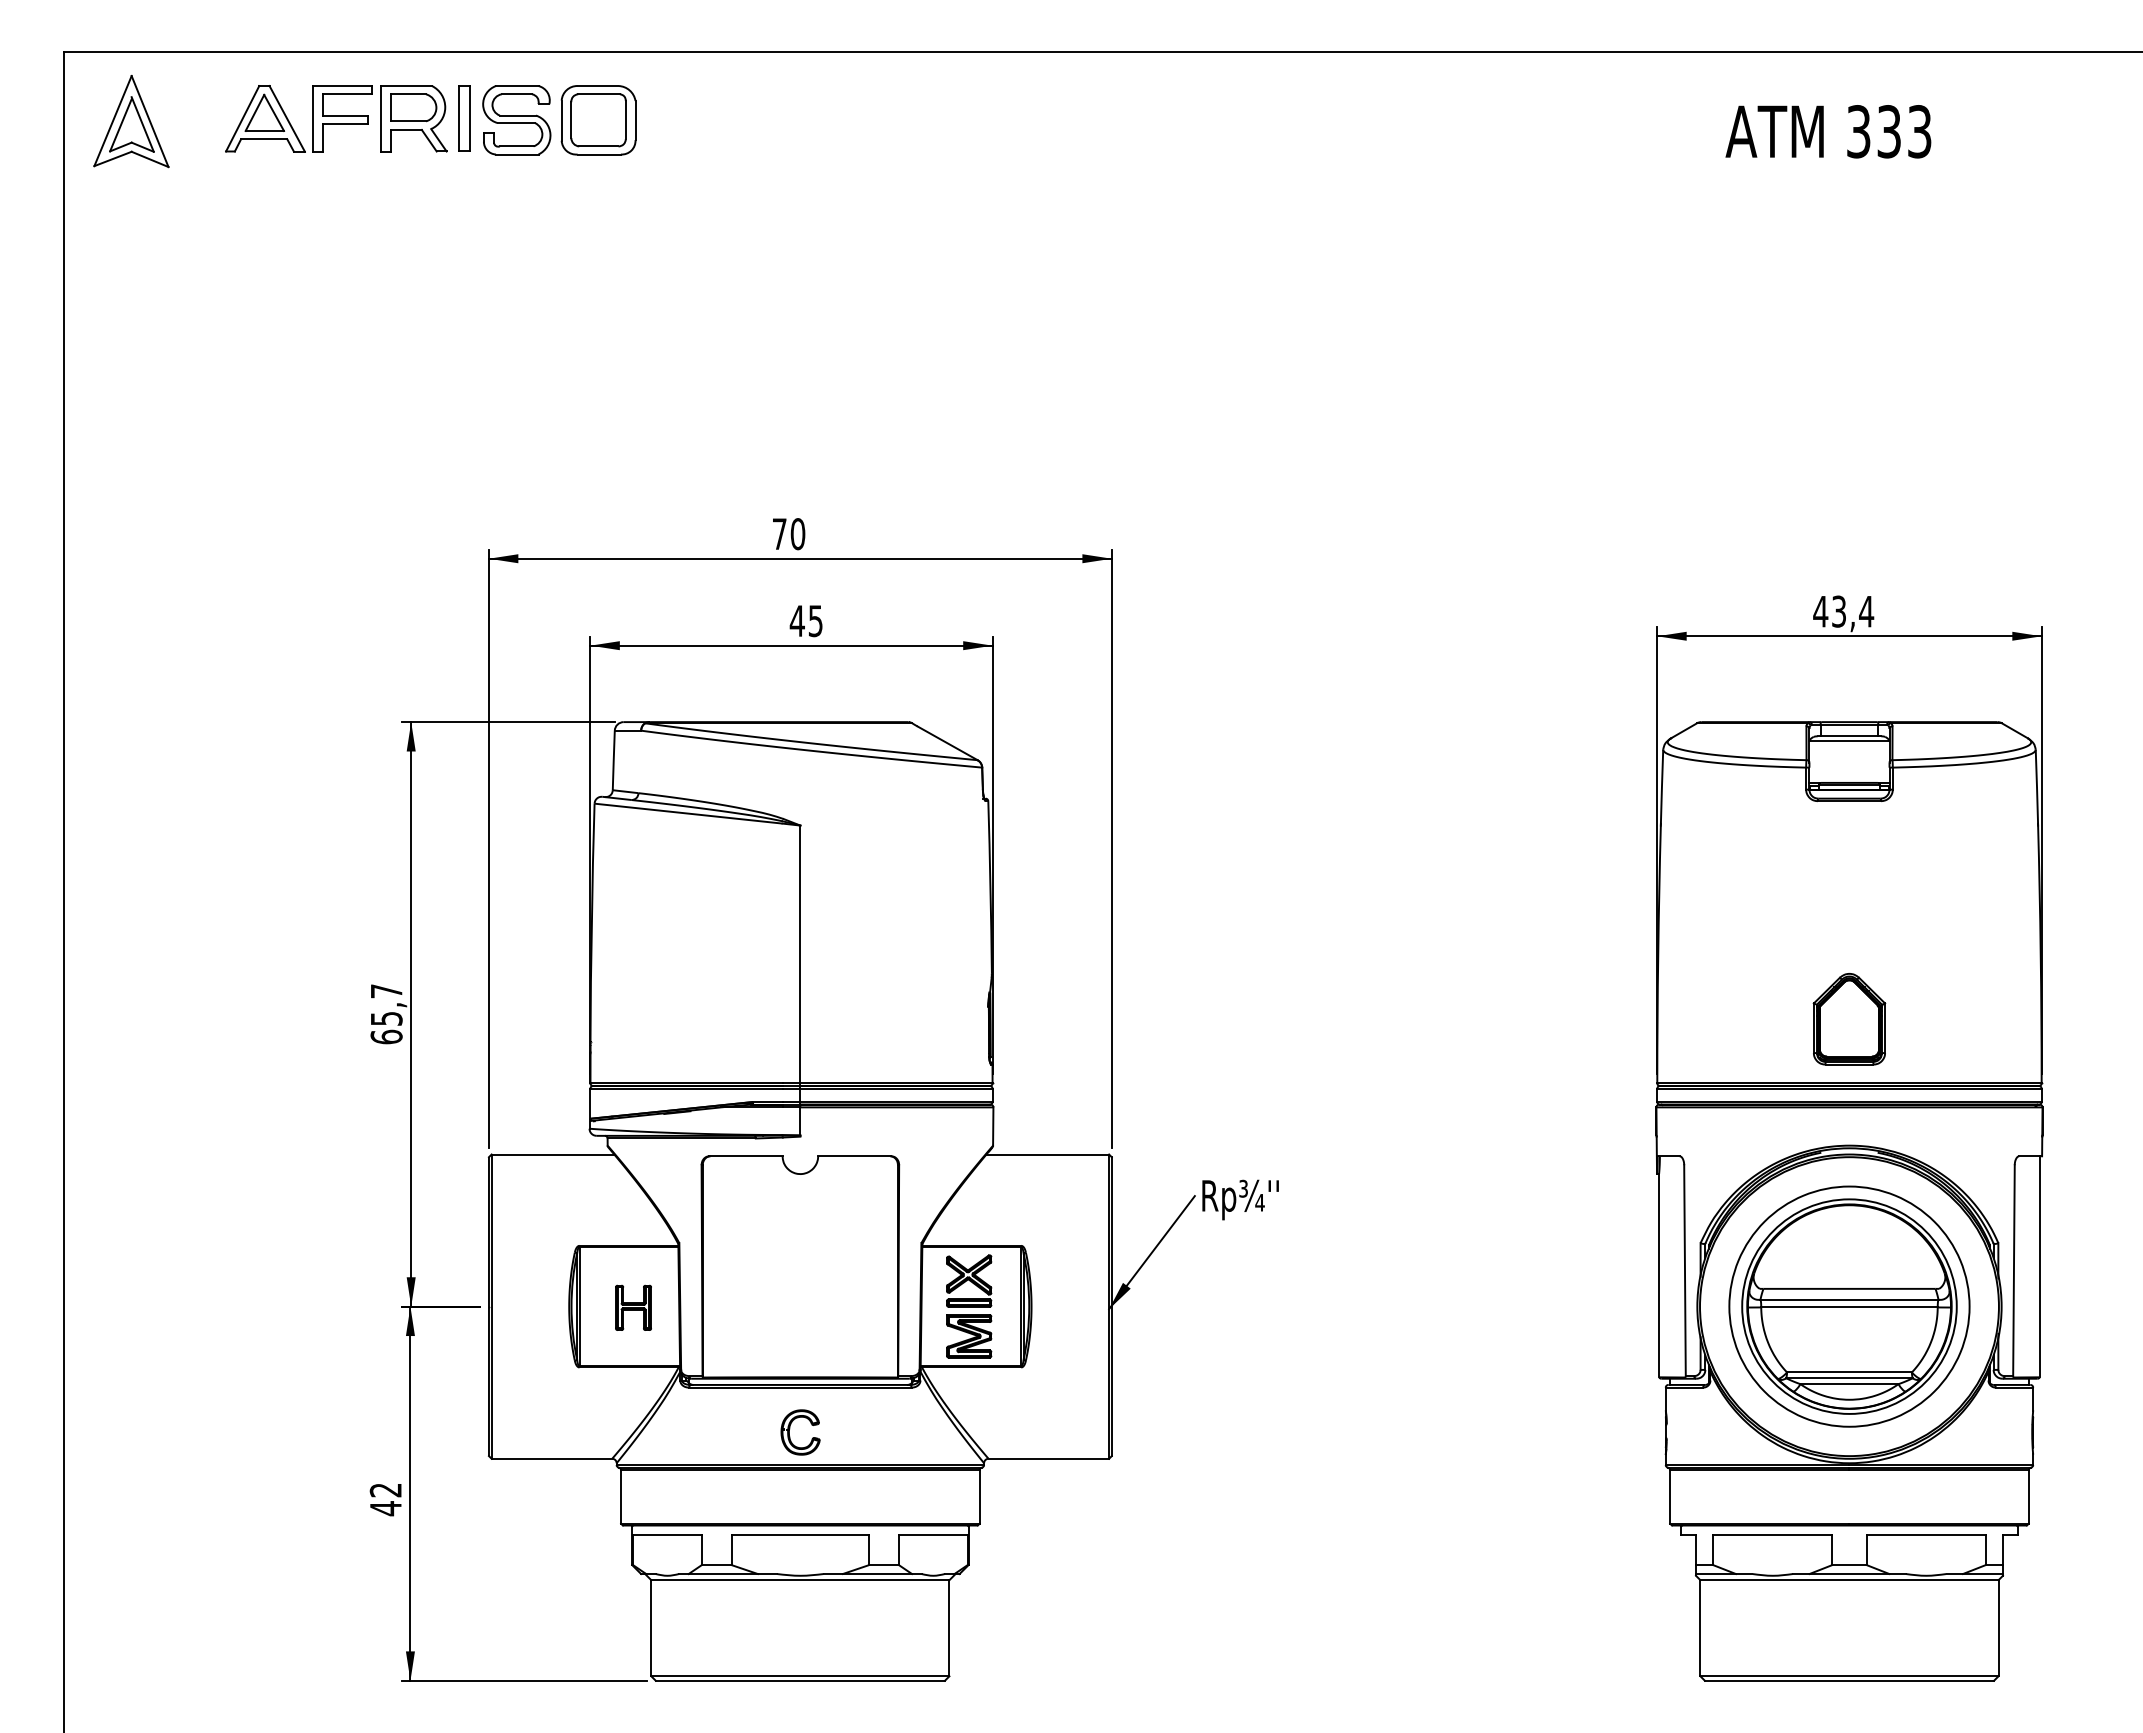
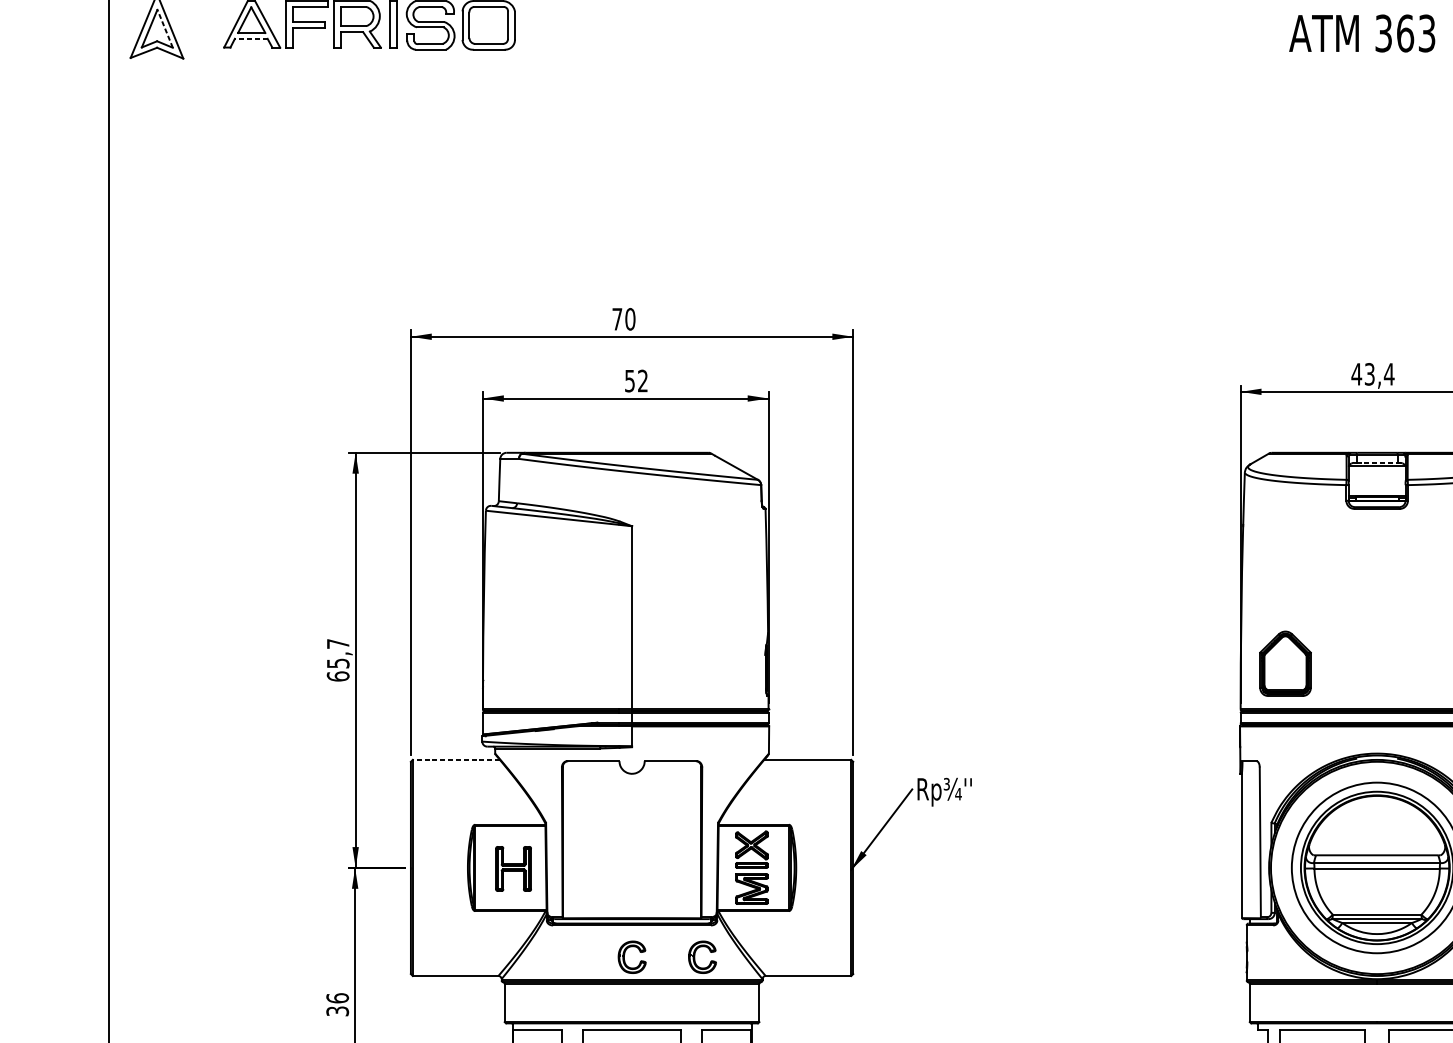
line: (142, 124) -> (164, 28), solid -> dashed
text: (1889, 131) -> (1405, 33), 333 -> 363
line: (263, 139) -> (250, 39), solid -> dashed
text: (805, 621) -> (635, 381), 45 -> 52
line: (1849, 736) -> (1377, 463), solid -> dashed
part: (1849, 1019) -> (1285, 664), moved
line: (552, 1154) -> (456, 759), solid -> dashed
part: (633, 1307) -> (513, 868), size x1.4
part: (889, 1428) -> (695, 954), added
text: (385, 1499) -> (337, 1004), 42 -> 36

